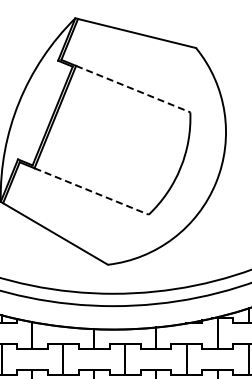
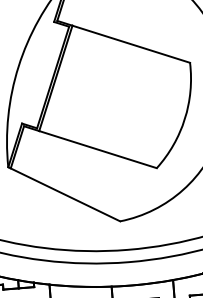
line: (133, 89) -> (131, 44), dashed -> solid
line: (91, 191) -> (97, 149), dashed -> solid

